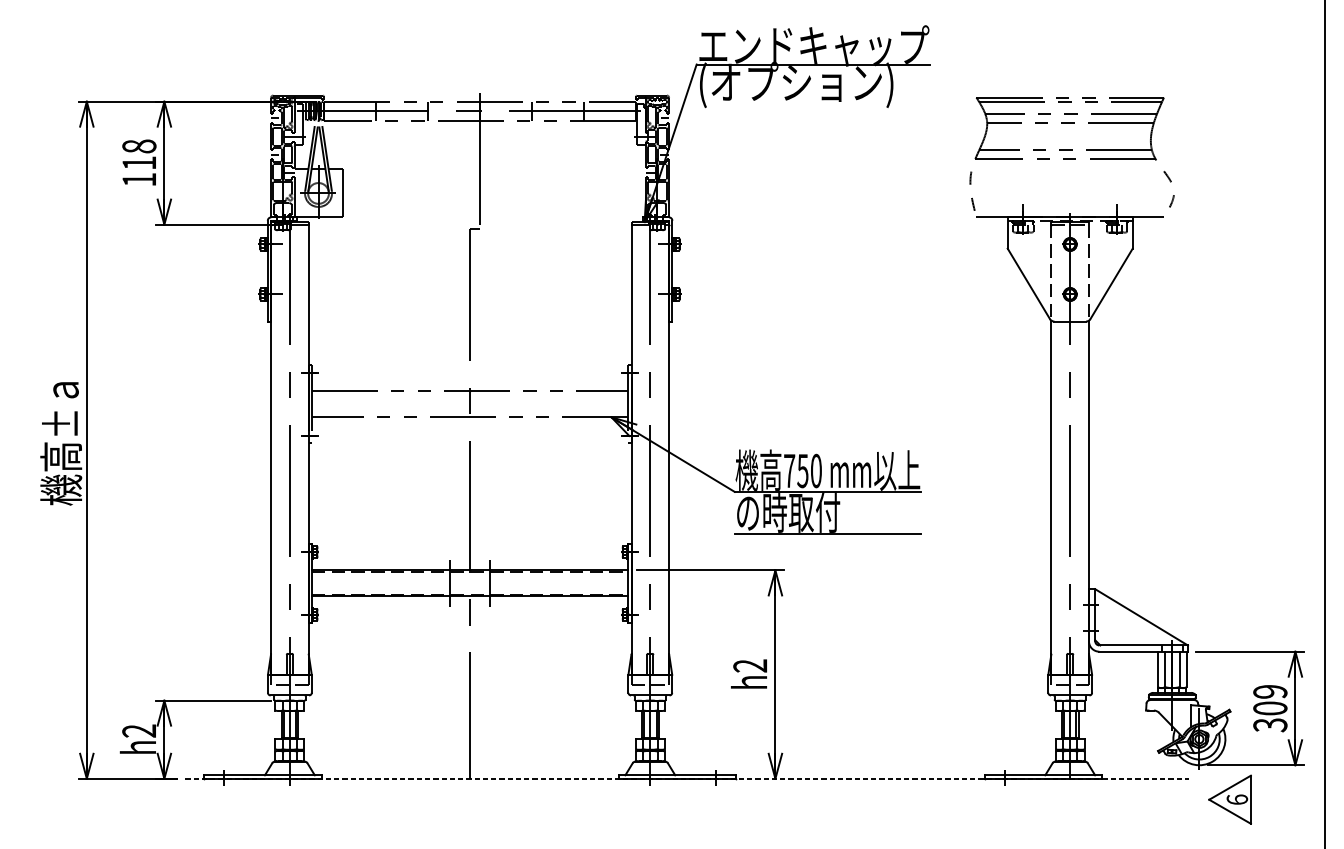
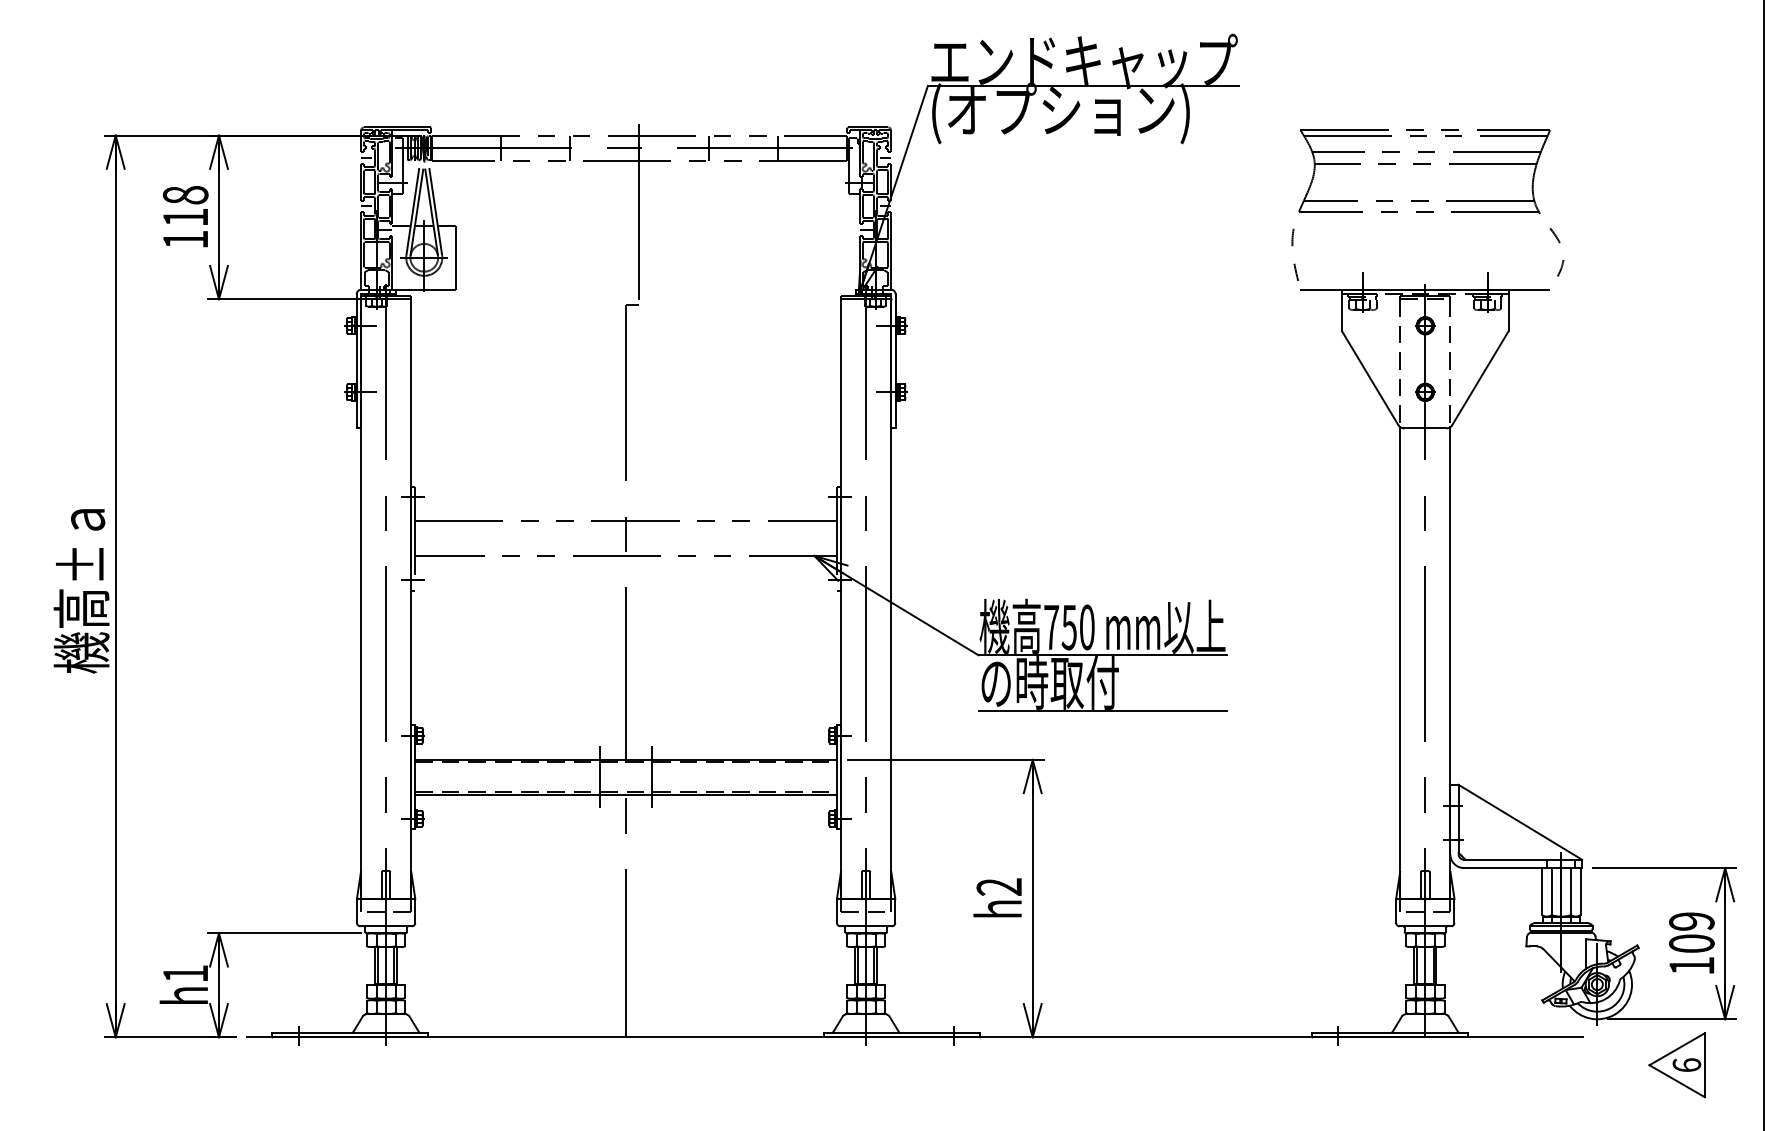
text: (1270, 725) -> (1691, 966), 309 -> 109
text: (138, 730) -> (184, 973), h2 -> h1
line: (687, 778) -> (915, 1037), dashed -> solid
part: (1229, 799) -> (1676, 1065), moved

